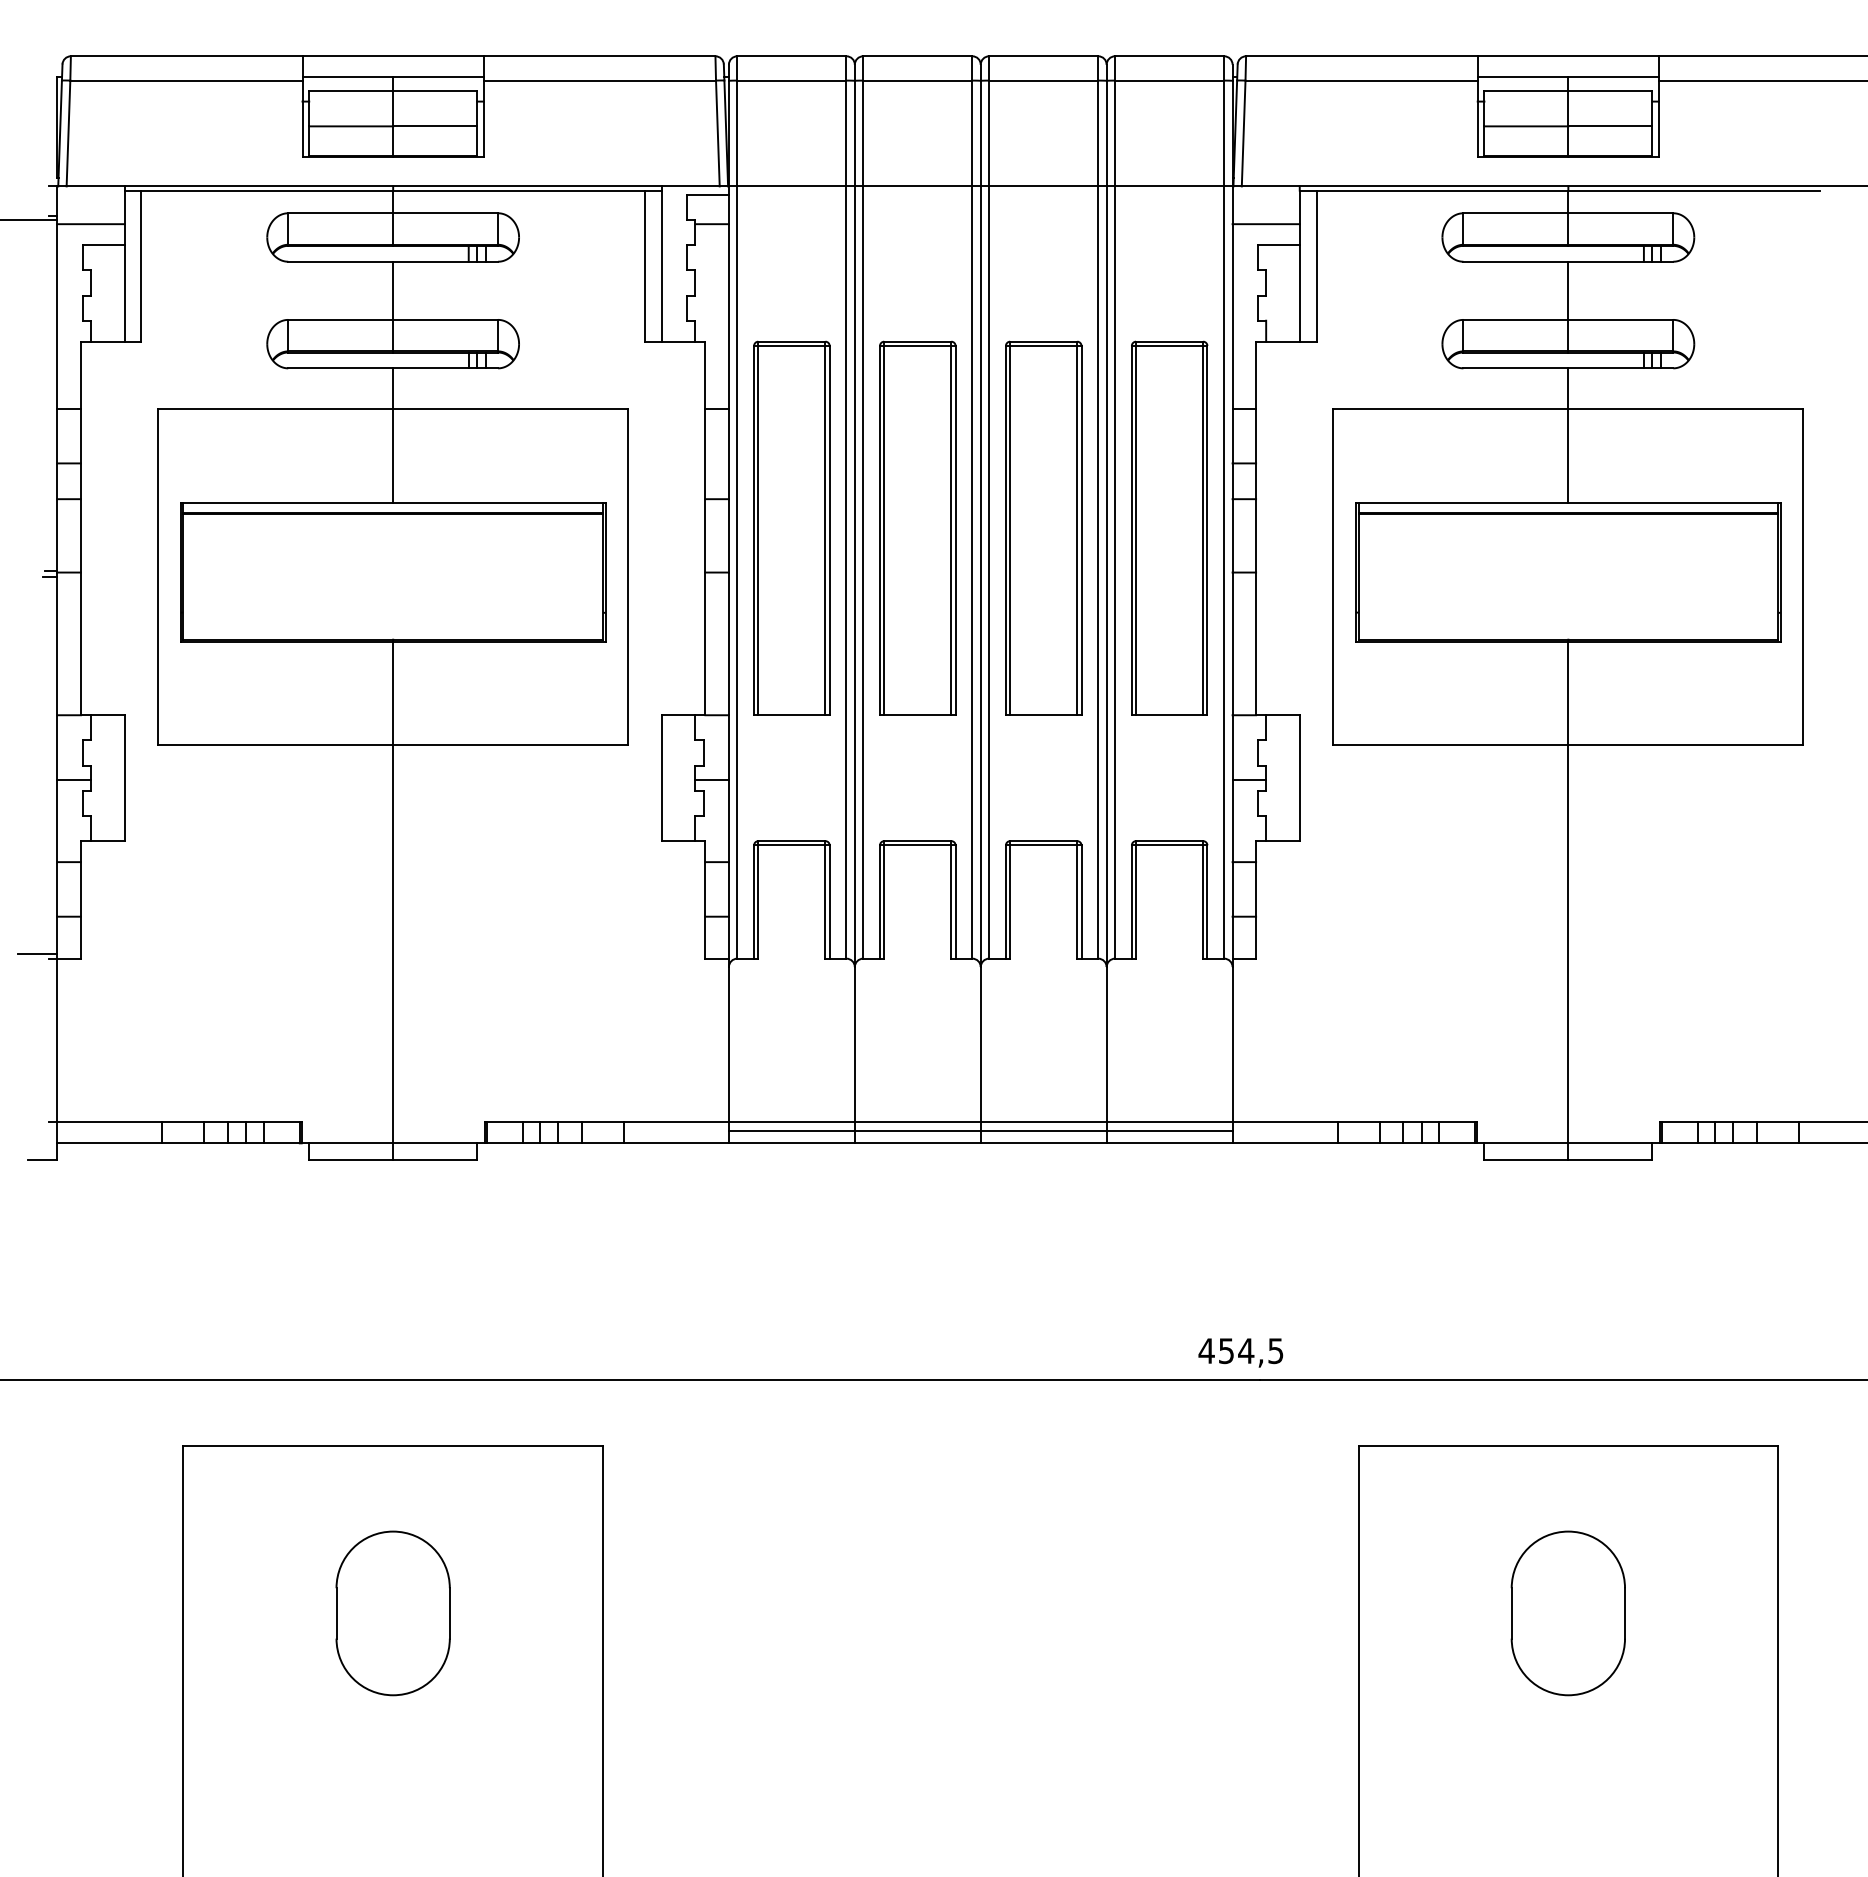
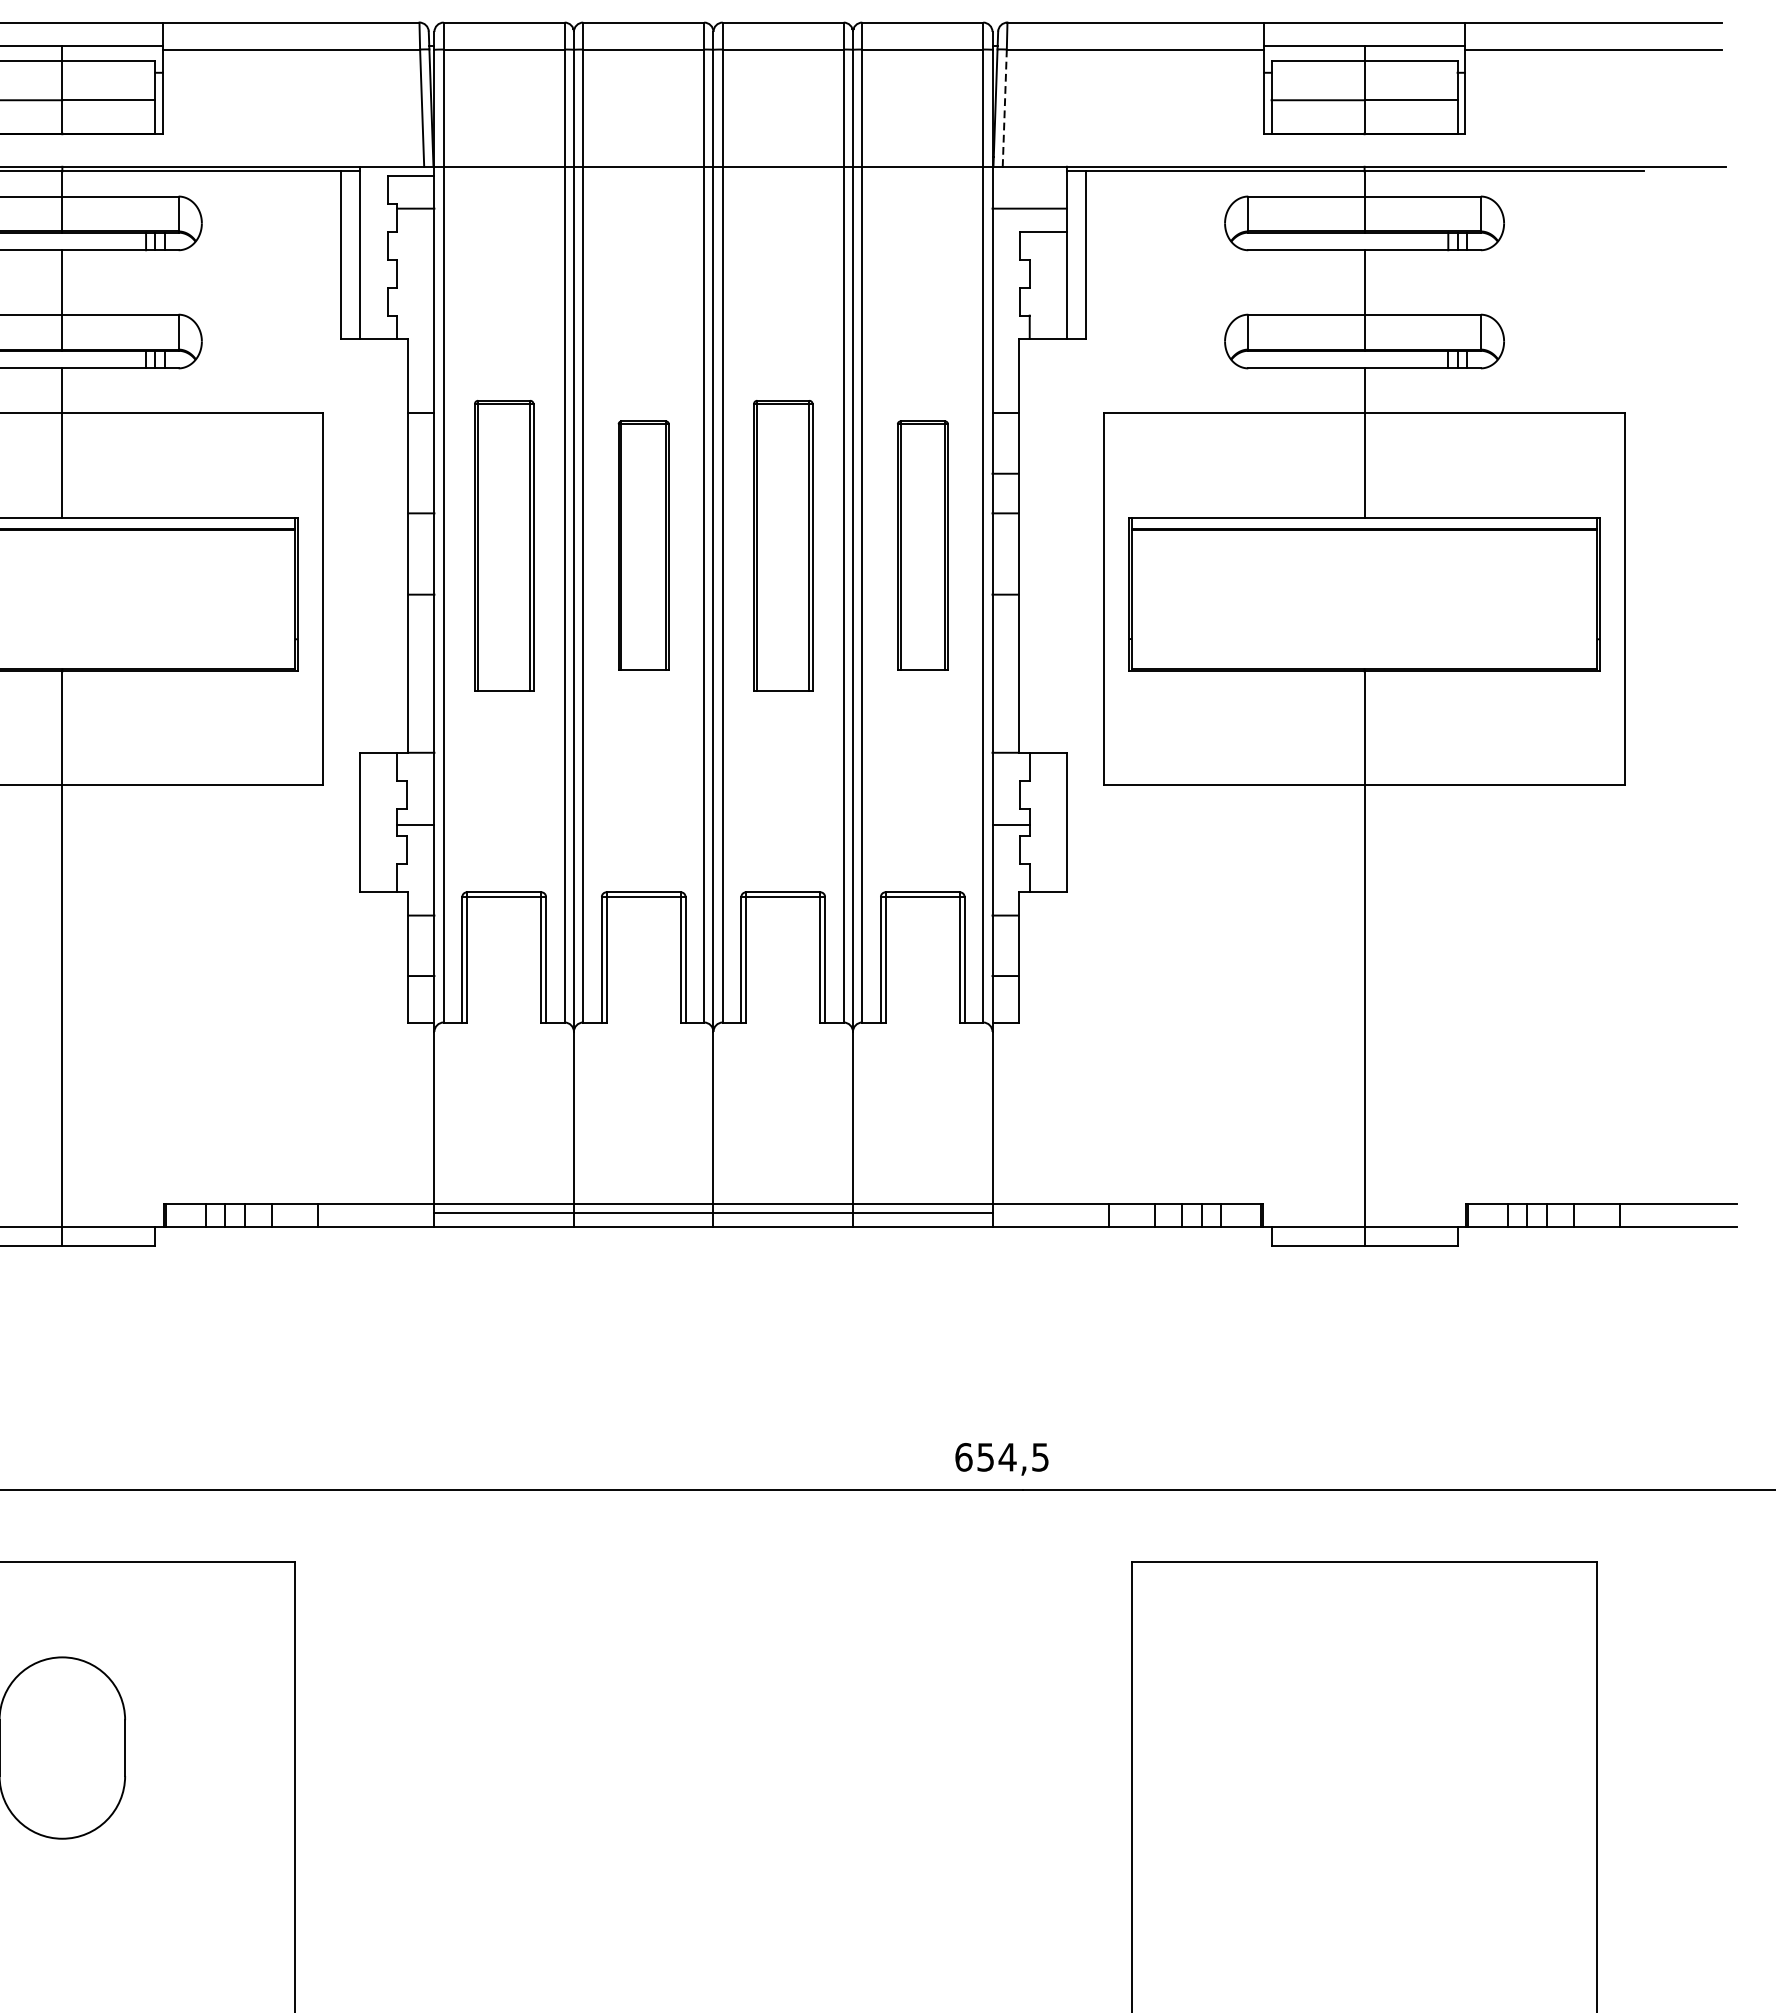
line: (1243, 133) -> (1004, 108), solid -> dashed
part: (791, 527) -> (503, 544), size x0.7
part: (917, 527) -> (643, 544), size x0.6
part: (1043, 527) -> (782, 544), size x0.7
part: (1169, 527) -> (922, 544), size x0.6
text: (1206, 1351) -> (963, 1457), 454,5 -> 654,5
part: (1567, 1613) -> (1363, 1748), removed

